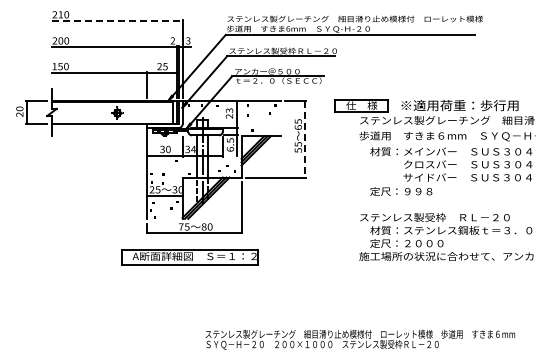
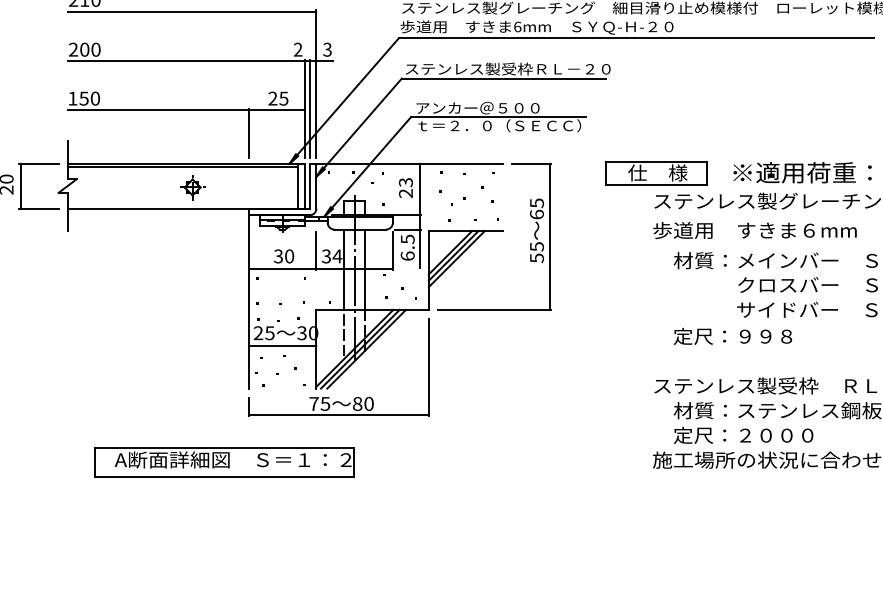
line: (117, 20) -> (192, 10), dashed -> solid
line: (305, 139) -> (550, 237), dashed -> solid
part: (189, 257) -> (223, 462), moved

